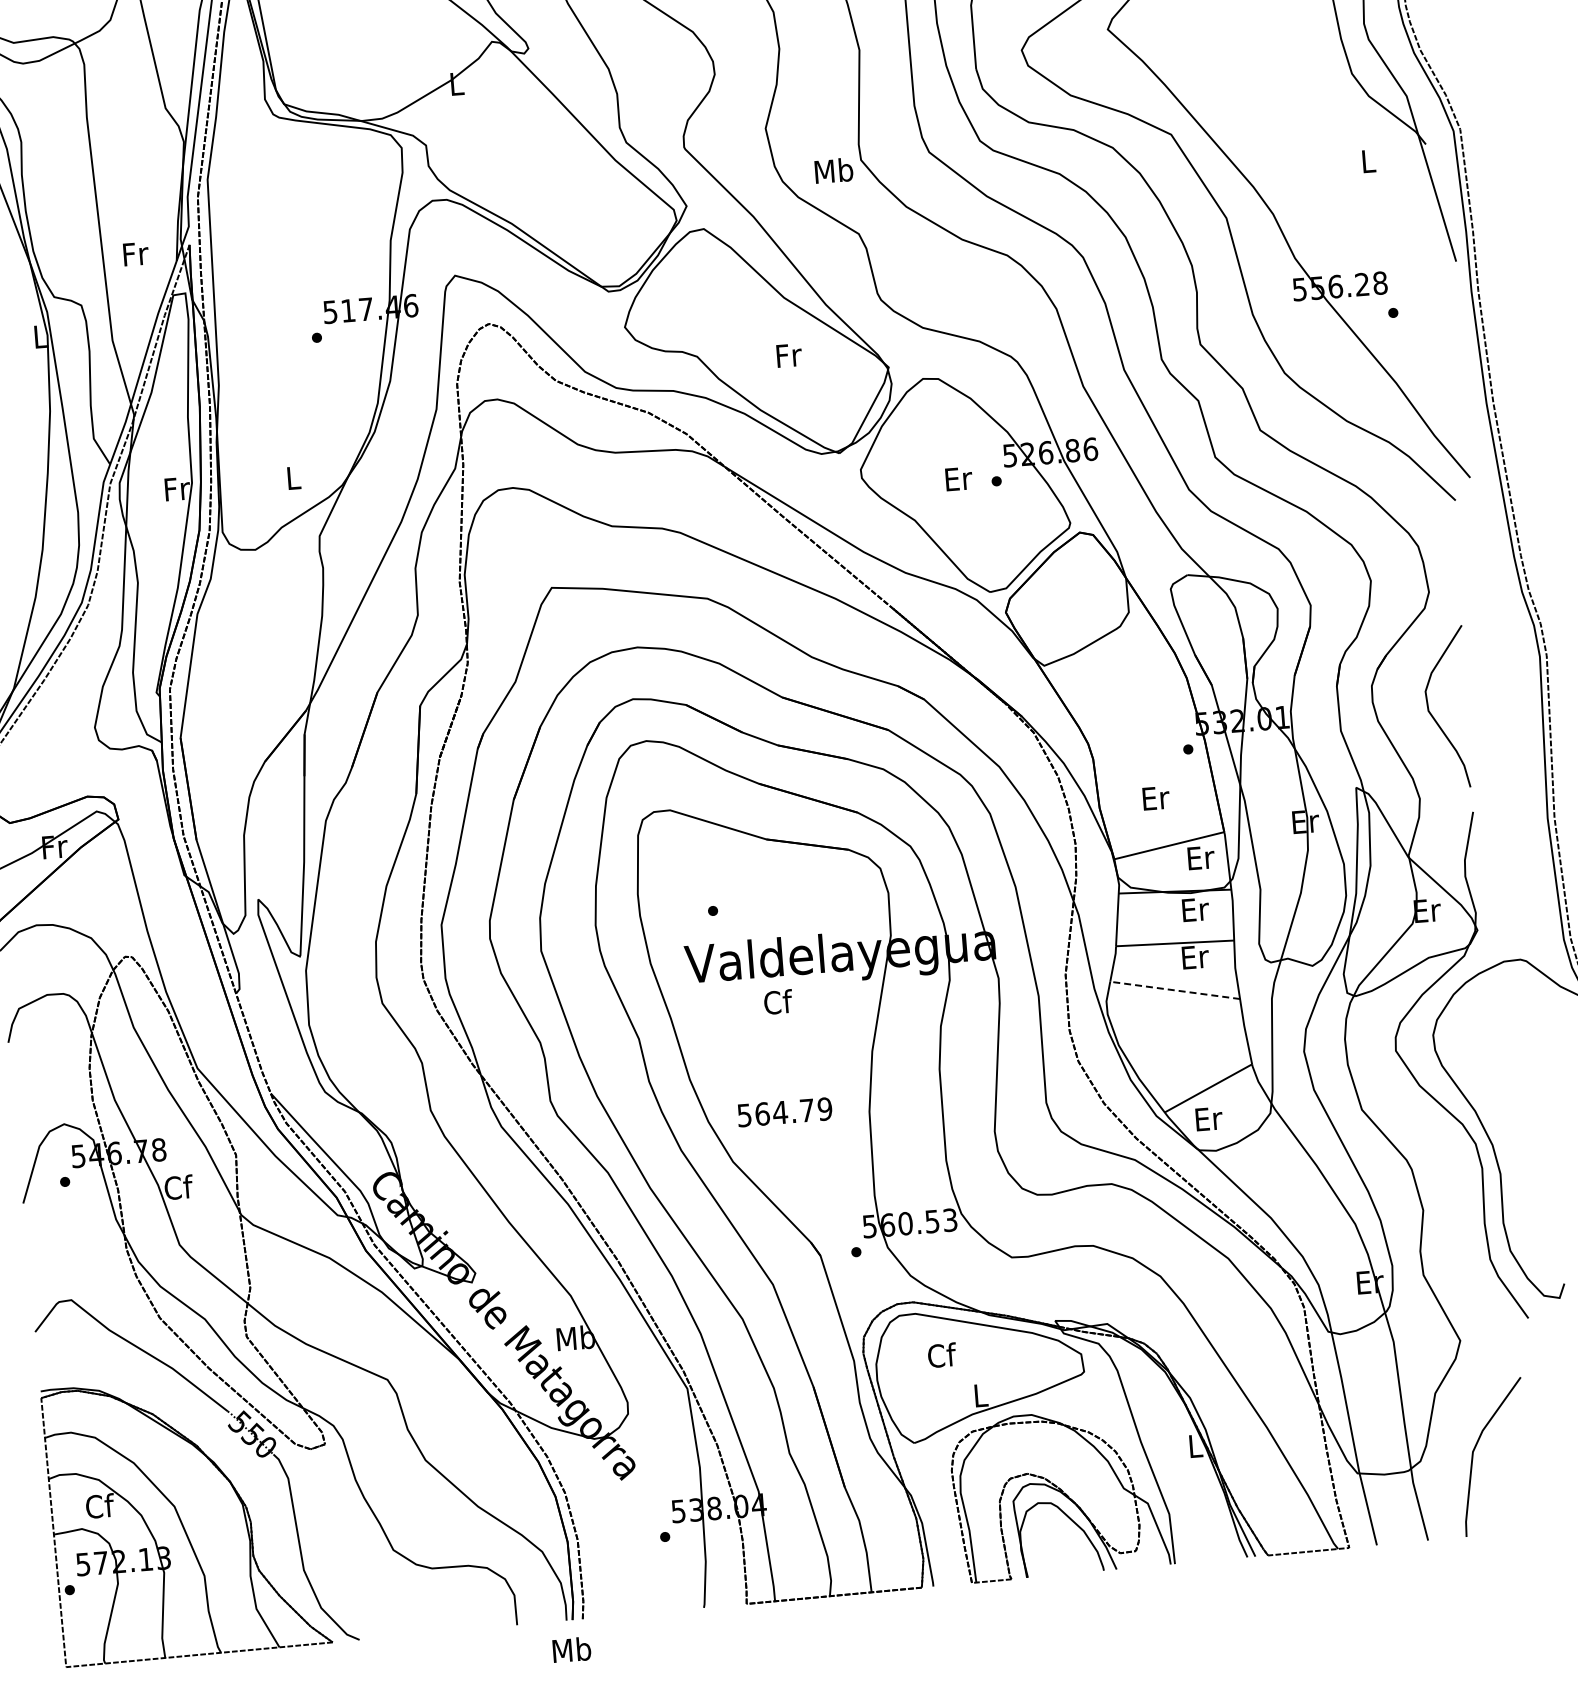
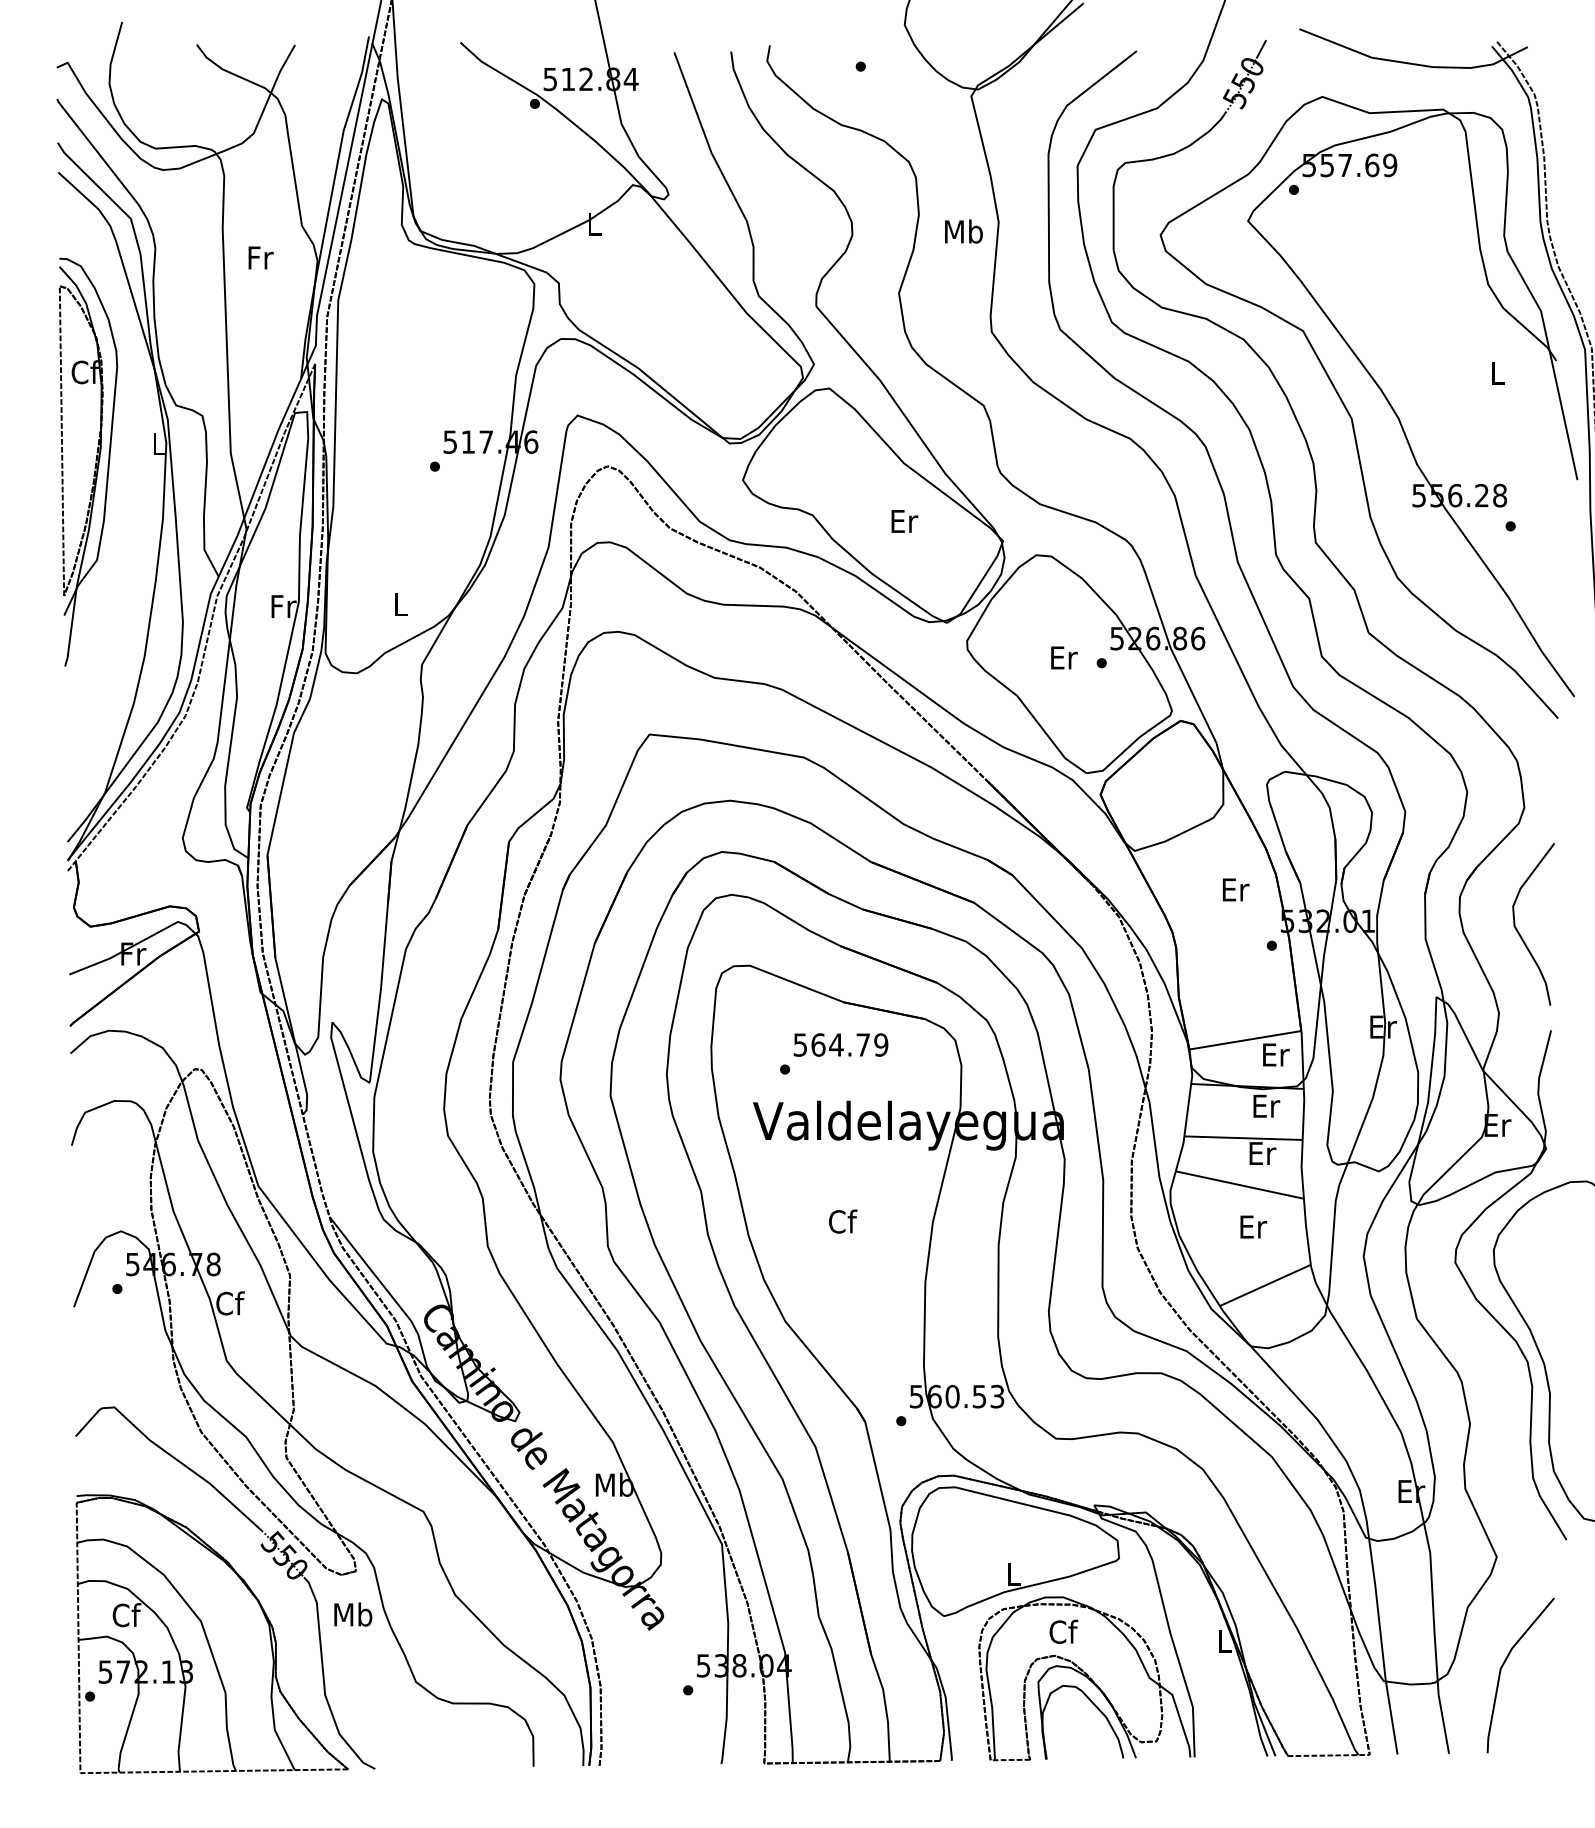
text: (833, 170) -> (963, 231), moved
text: (135, 253) -> (260, 257), moved
text: (789, 355) -> (904, 521), Fr -> Er
text: (1155, 797) -> (1235, 889), moved
line: (1174, 990) -> (1239, 1185), dashed -> solid
text: (778, 1001) -> (843, 1221), moved
text: (784, 1111) -> (840, 1044), moved
text: (1208, 1118) -> (1253, 1226), moved
text: (941, 1355) -> (1063, 1631), moved
text: (572, 1649) -> (353, 1614), moved

